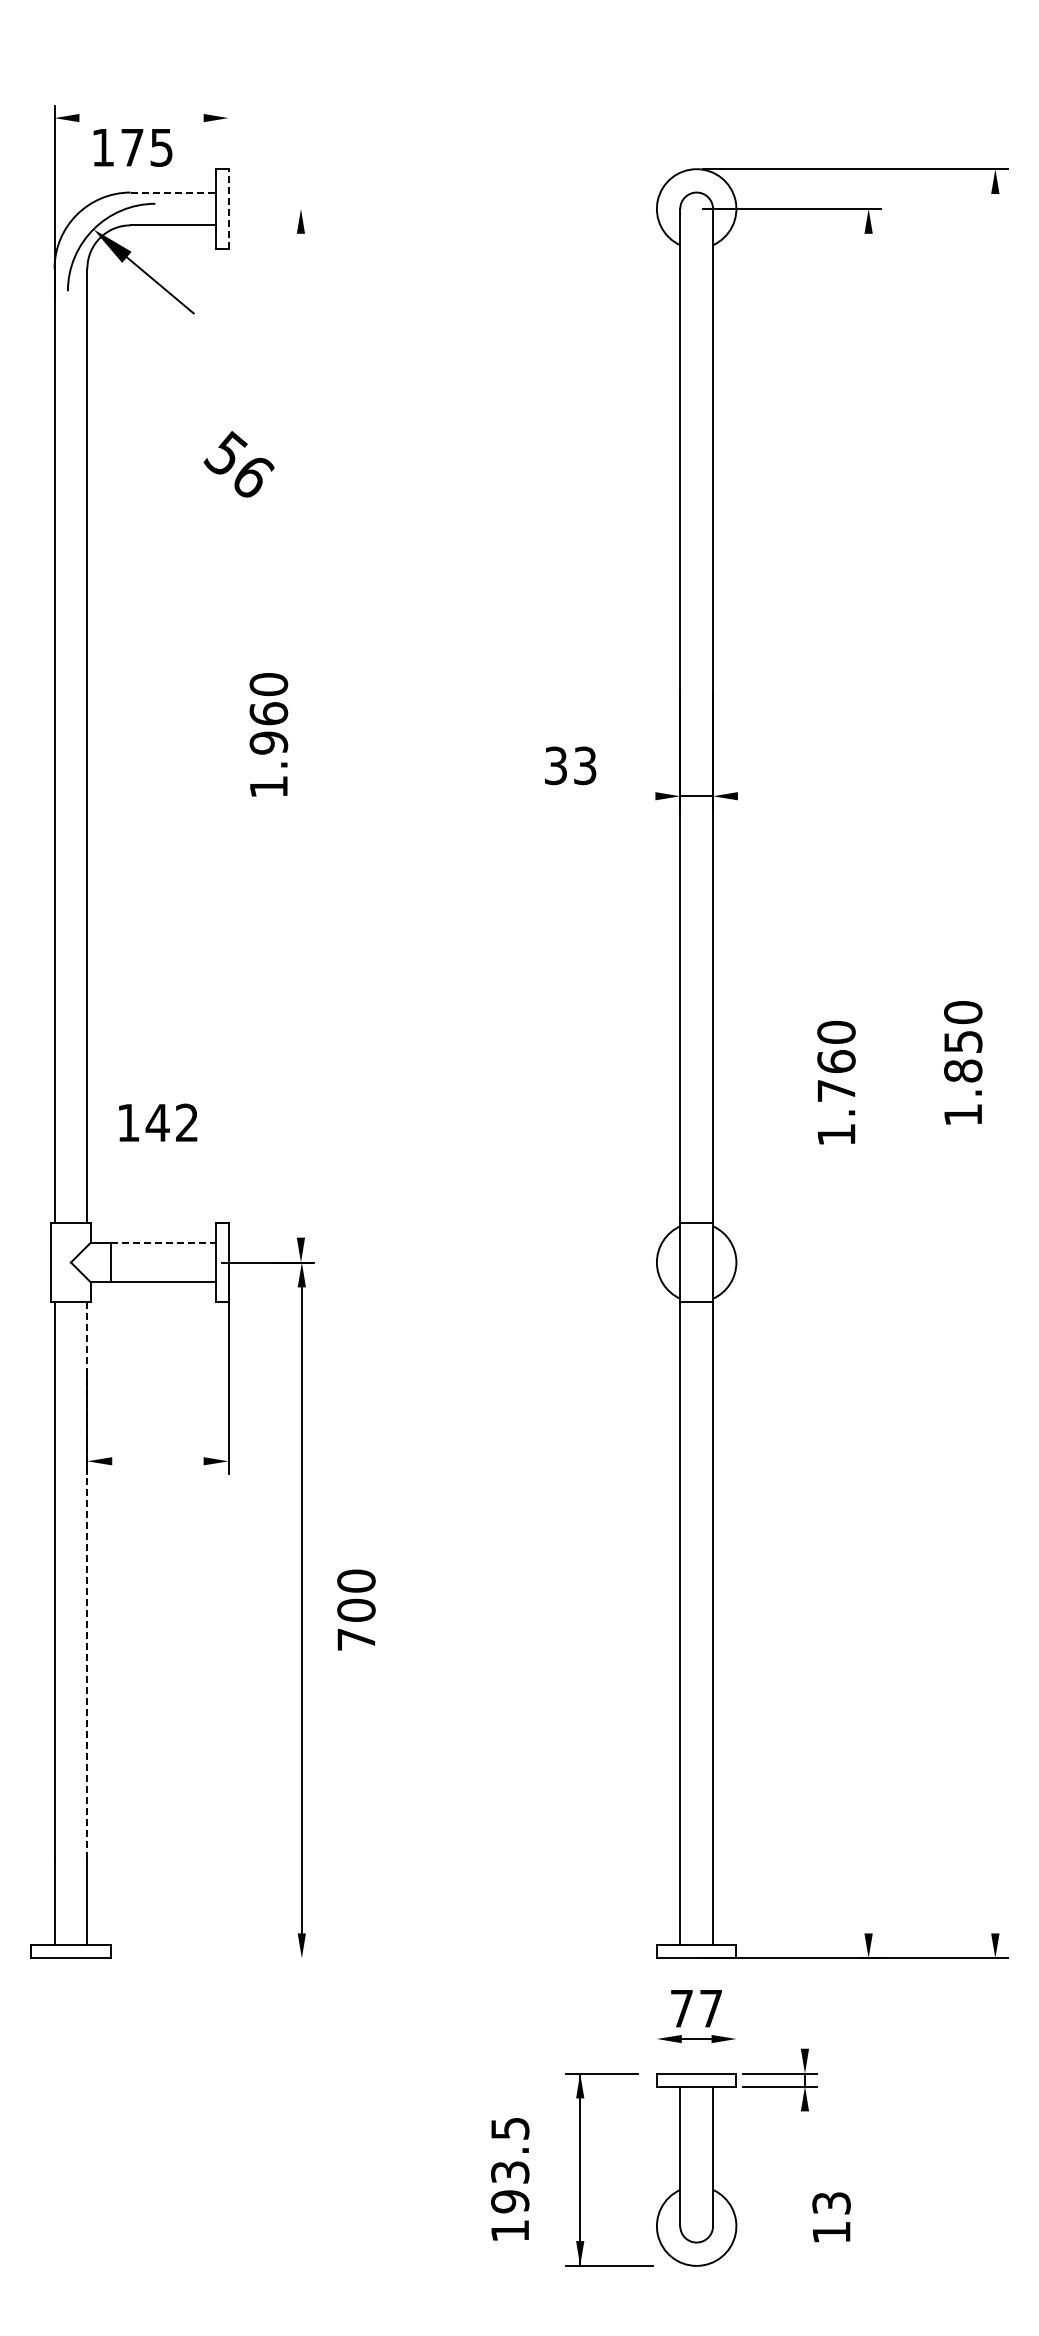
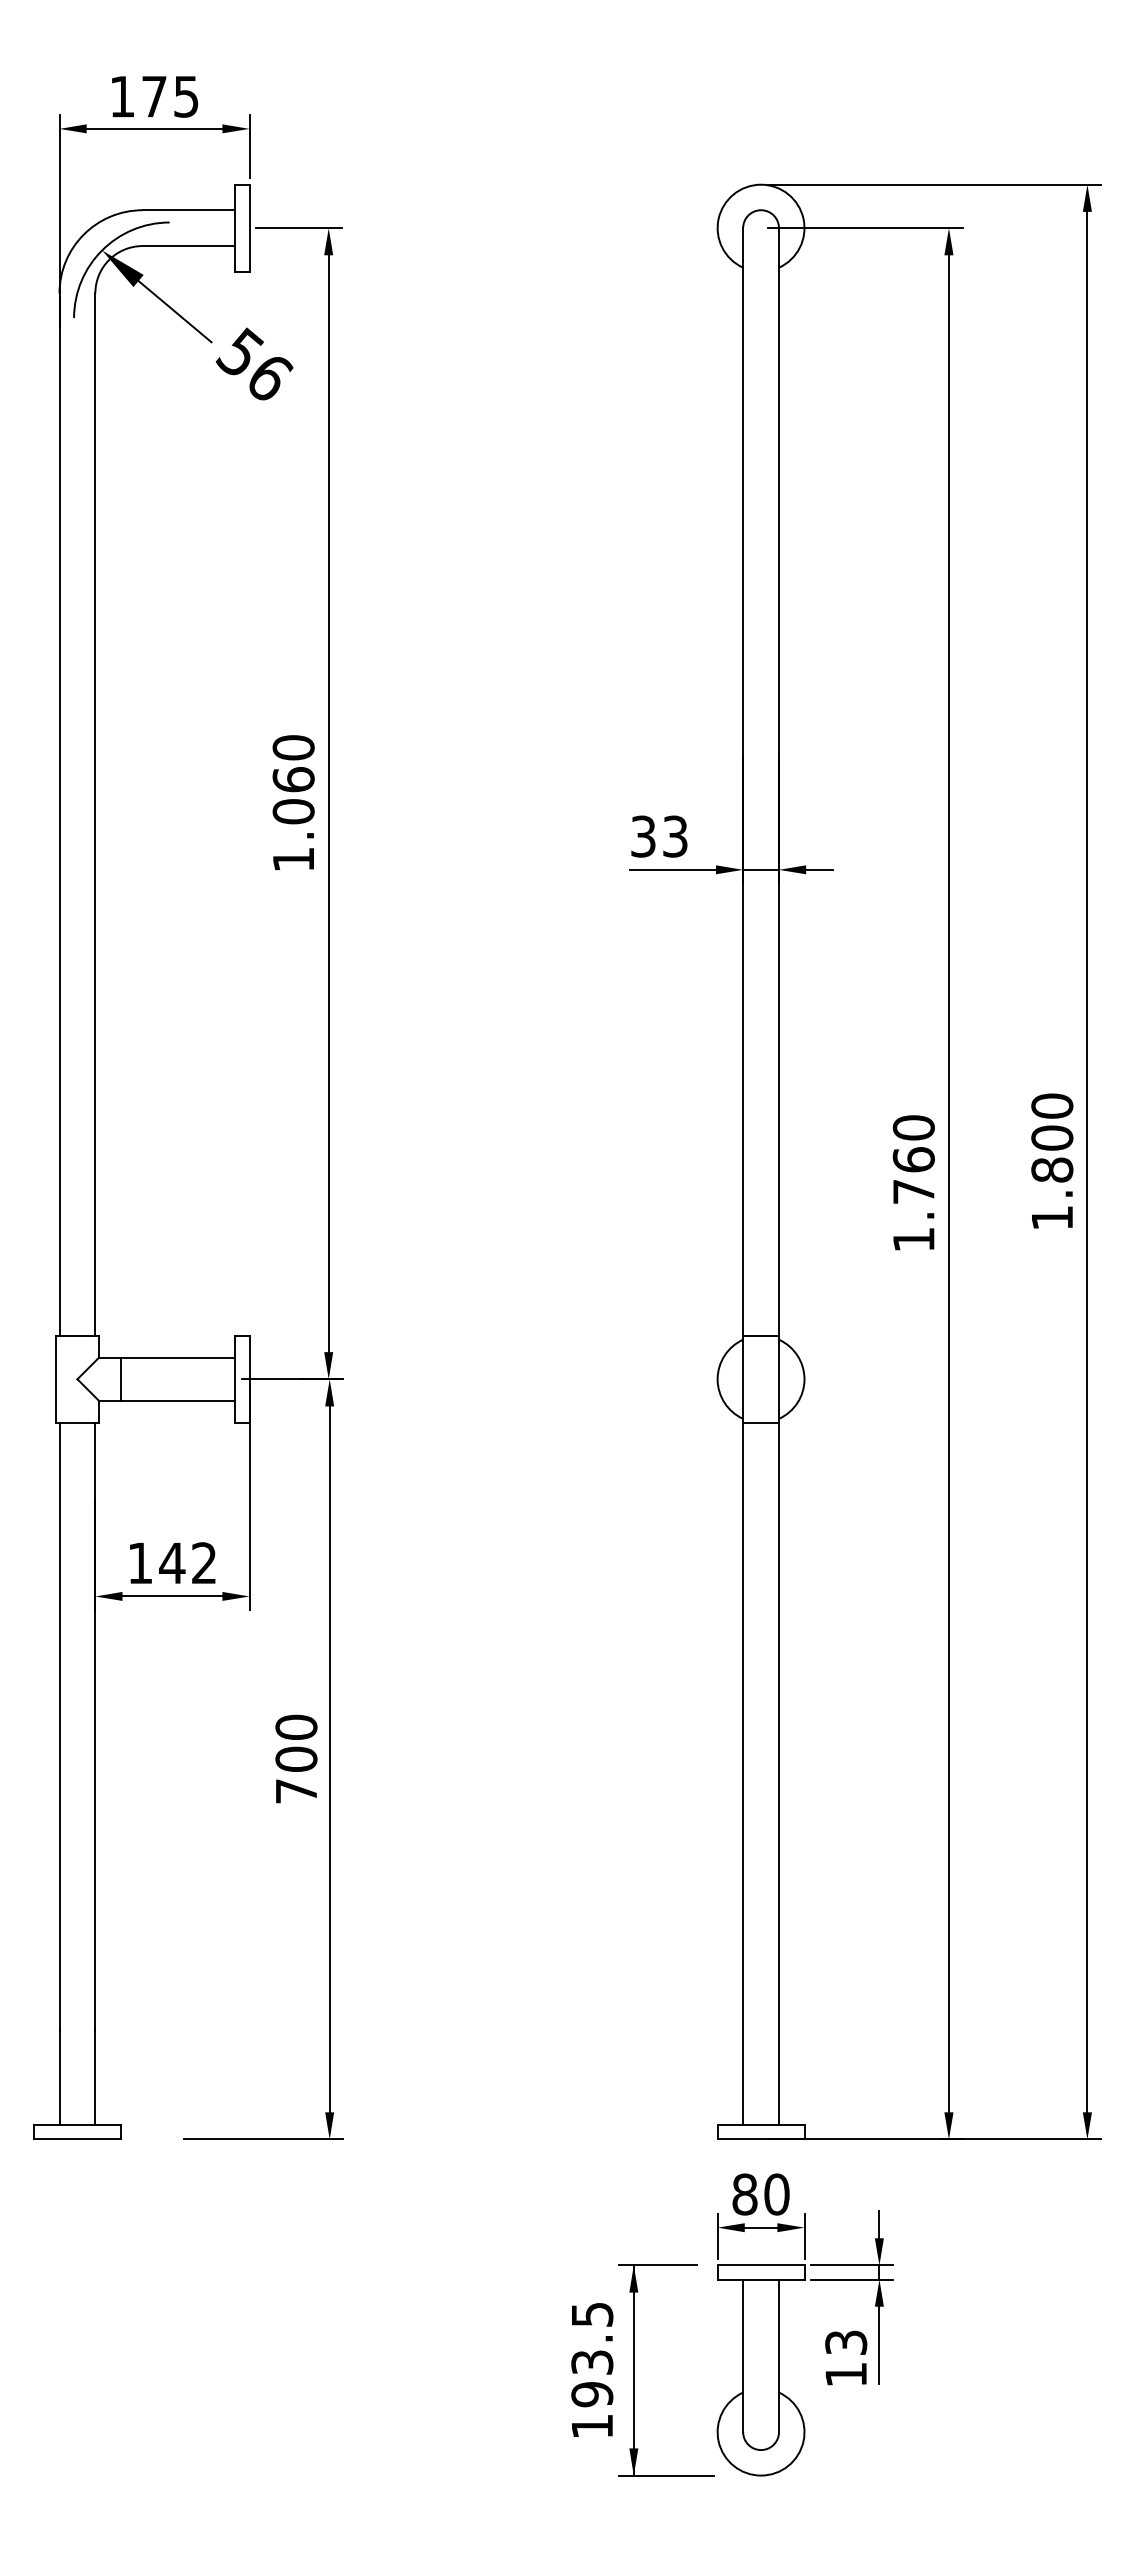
line: (141, 118) -> (154, 129), added
line: (228, 133) -> (249, 145), added
text: (132, 147) -> (154, 96), moved
line: (173, 192) -> (189, 210), dashed -> solid
line: (228, 208) -> (249, 227), dashed -> solid
line: (273, 208) -> (298, 227), added
text: (238, 464) -> (253, 364), moved
line: (300, 735) -> (328, 803), added
text: (268, 742) -> (293, 811), 1.960 -> 1.060
text: (570, 765) -> (659, 836), moved
line: (615, 796) -> (672, 870), added
line: (749, 796) -> (818, 870), added
text: (963, 1041) -> (1052, 1137), 1.850 -> 1.800
line: (995, 1063) -> (1087, 1161), added
line: (868, 1083) -> (948, 1183), added
text: (158, 1122) -> (173, 1562), moved
line: (163, 1242) -> (178, 1357), dashed -> solid
line: (157, 1461) -> (171, 1596), added
line: (87, 1581) -> (95, 1727), dashed -> solid
text: (356, 1609) -> (296, 1758), moved
line: (241, 1958) -> (263, 2139), added
text: (696, 2008) -> (760, 2194), 77 -> 80
line: (805, 2035) -> (879, 2223), added
line: (656, 2046) -> (717, 2235), added
line: (736, 2046) -> (804, 2235), added
line: (805, 2146) -> (879, 2345), added
text: (510, 2179) -> (592, 2370), moved
text: (831, 2217) -> (846, 2358), moved

